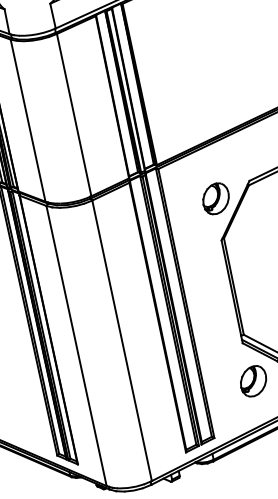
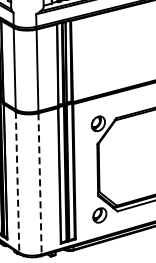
line: (122, 339) -> (40, 183), solid -> dashed
line: (76, 346) -> (17, 182), solid -> dashed

